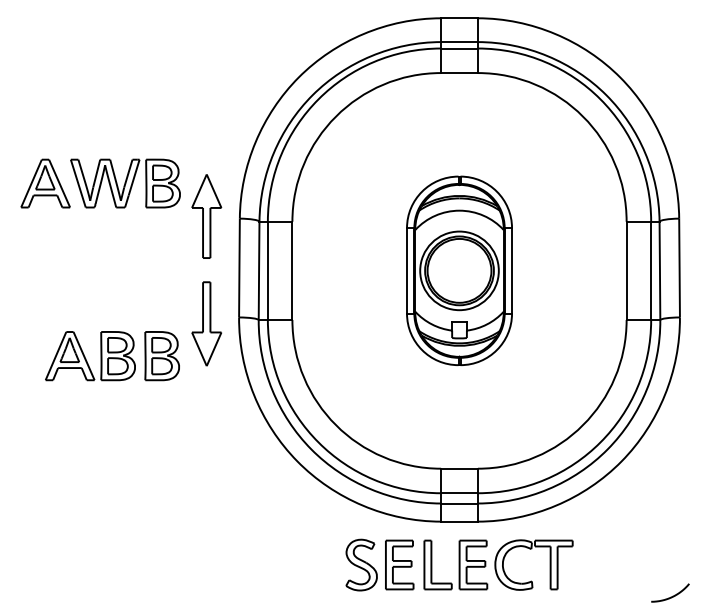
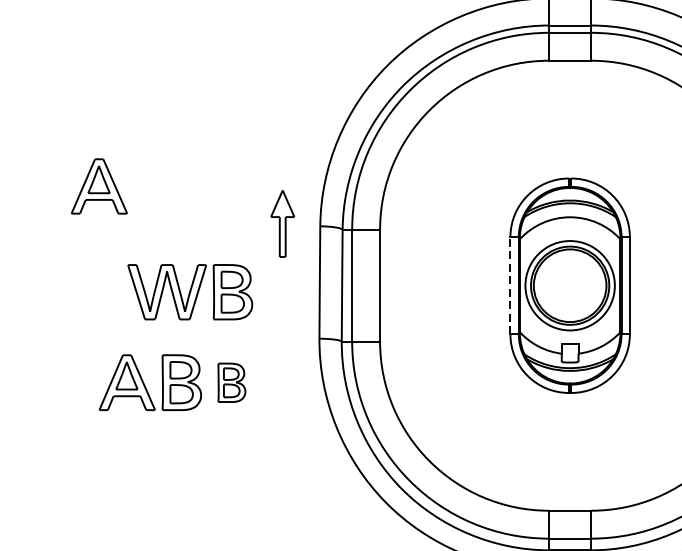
part: (125, 183) -> (190, 292), moved
part: (206, 216) -> (282, 223), size x0.7
line: (407, 270) -> (510, 285), solid -> dashed
part: (206, 323) -> (282, 345), removed
part: (161, 356) -> (231, 383), size x0.7

